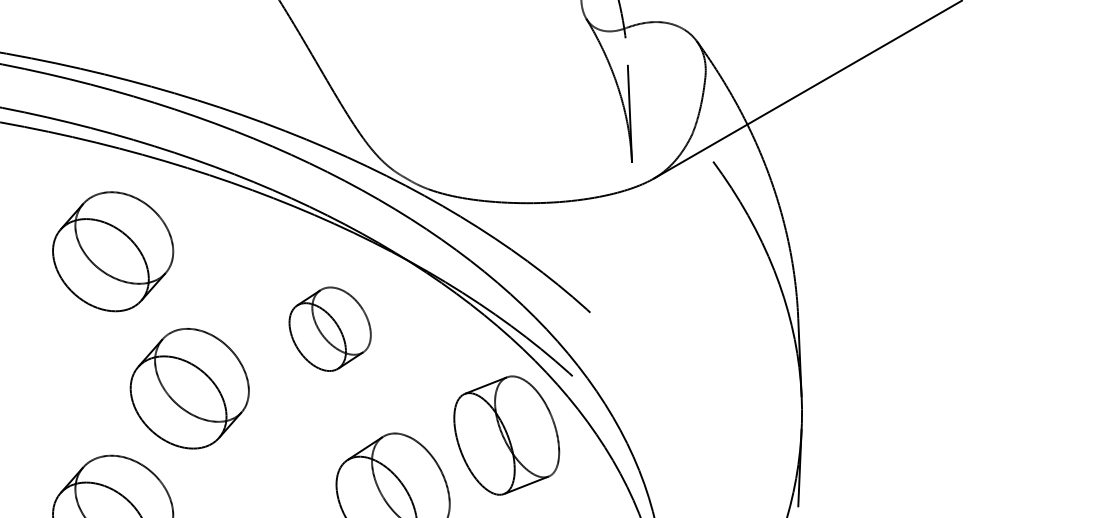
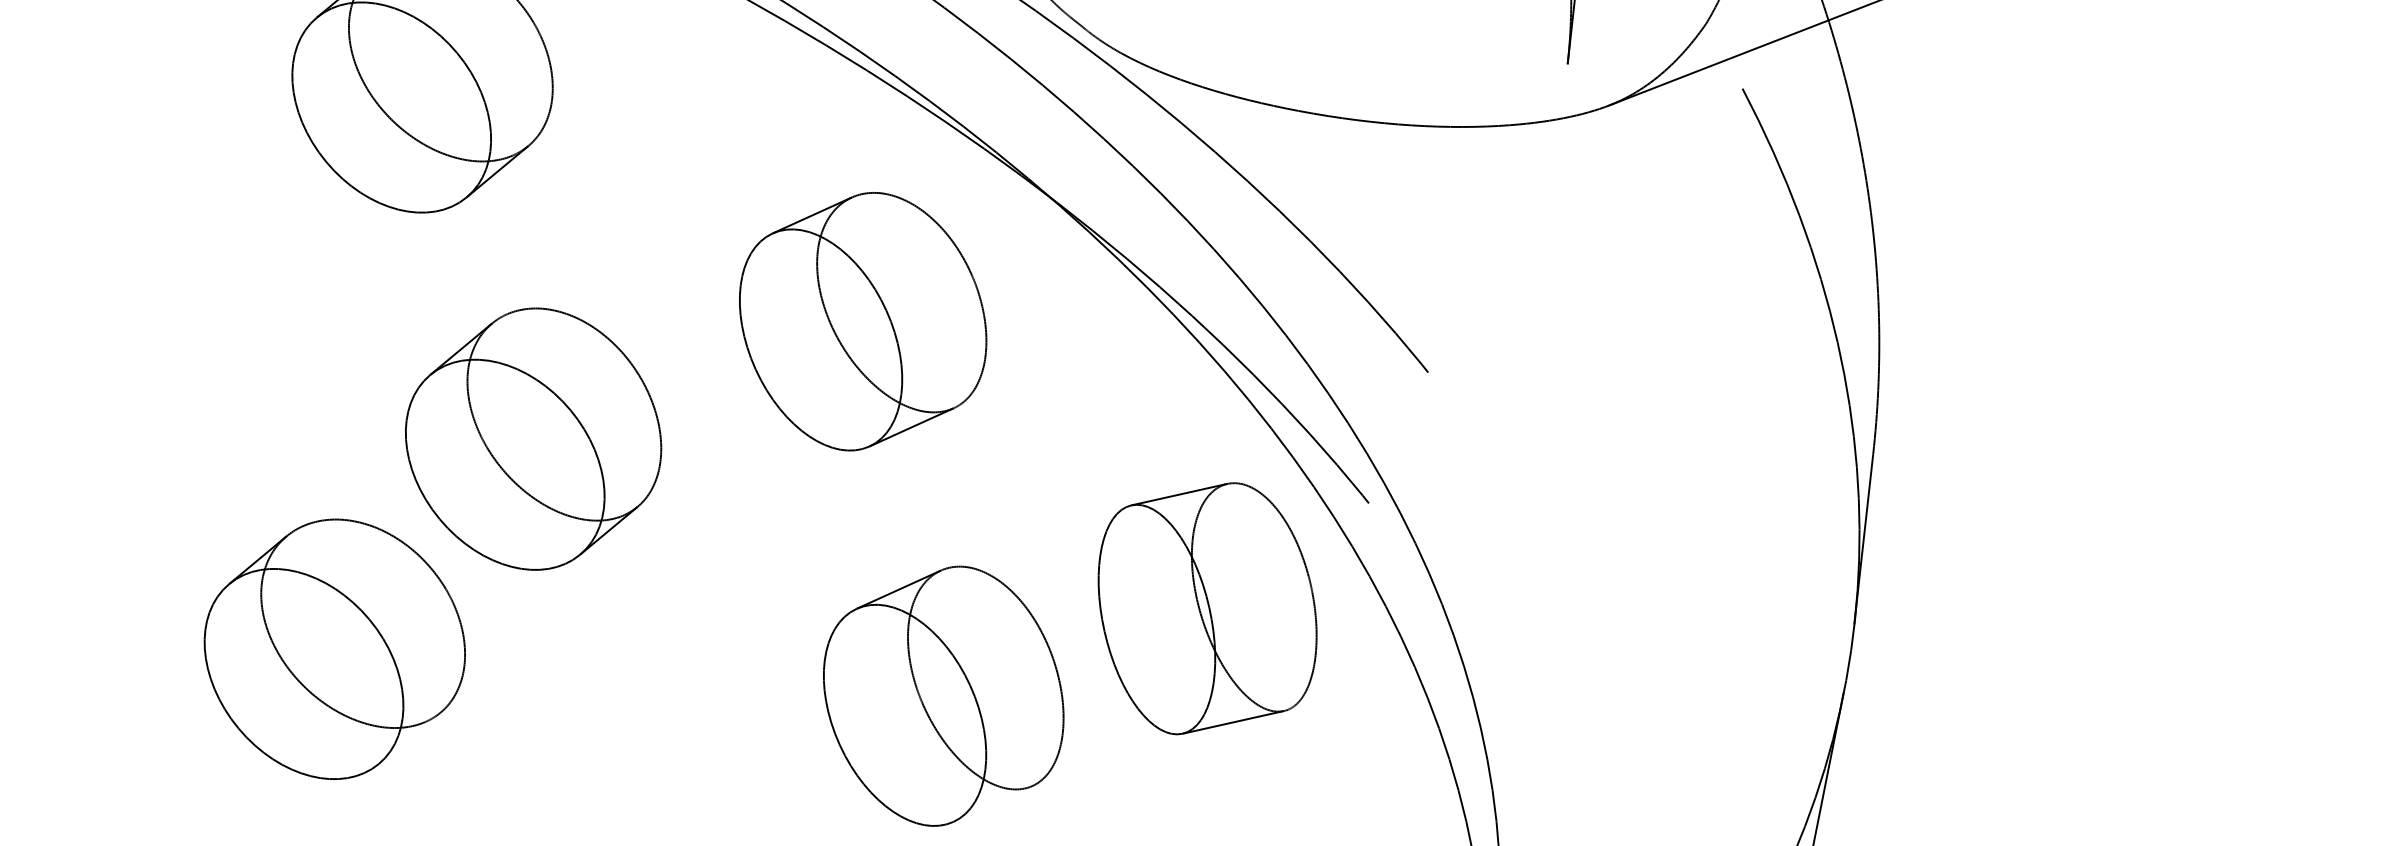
part: (330, 328) -> (864, 320), size x1.43
part: (189, 388) -> (533, 438), moved

